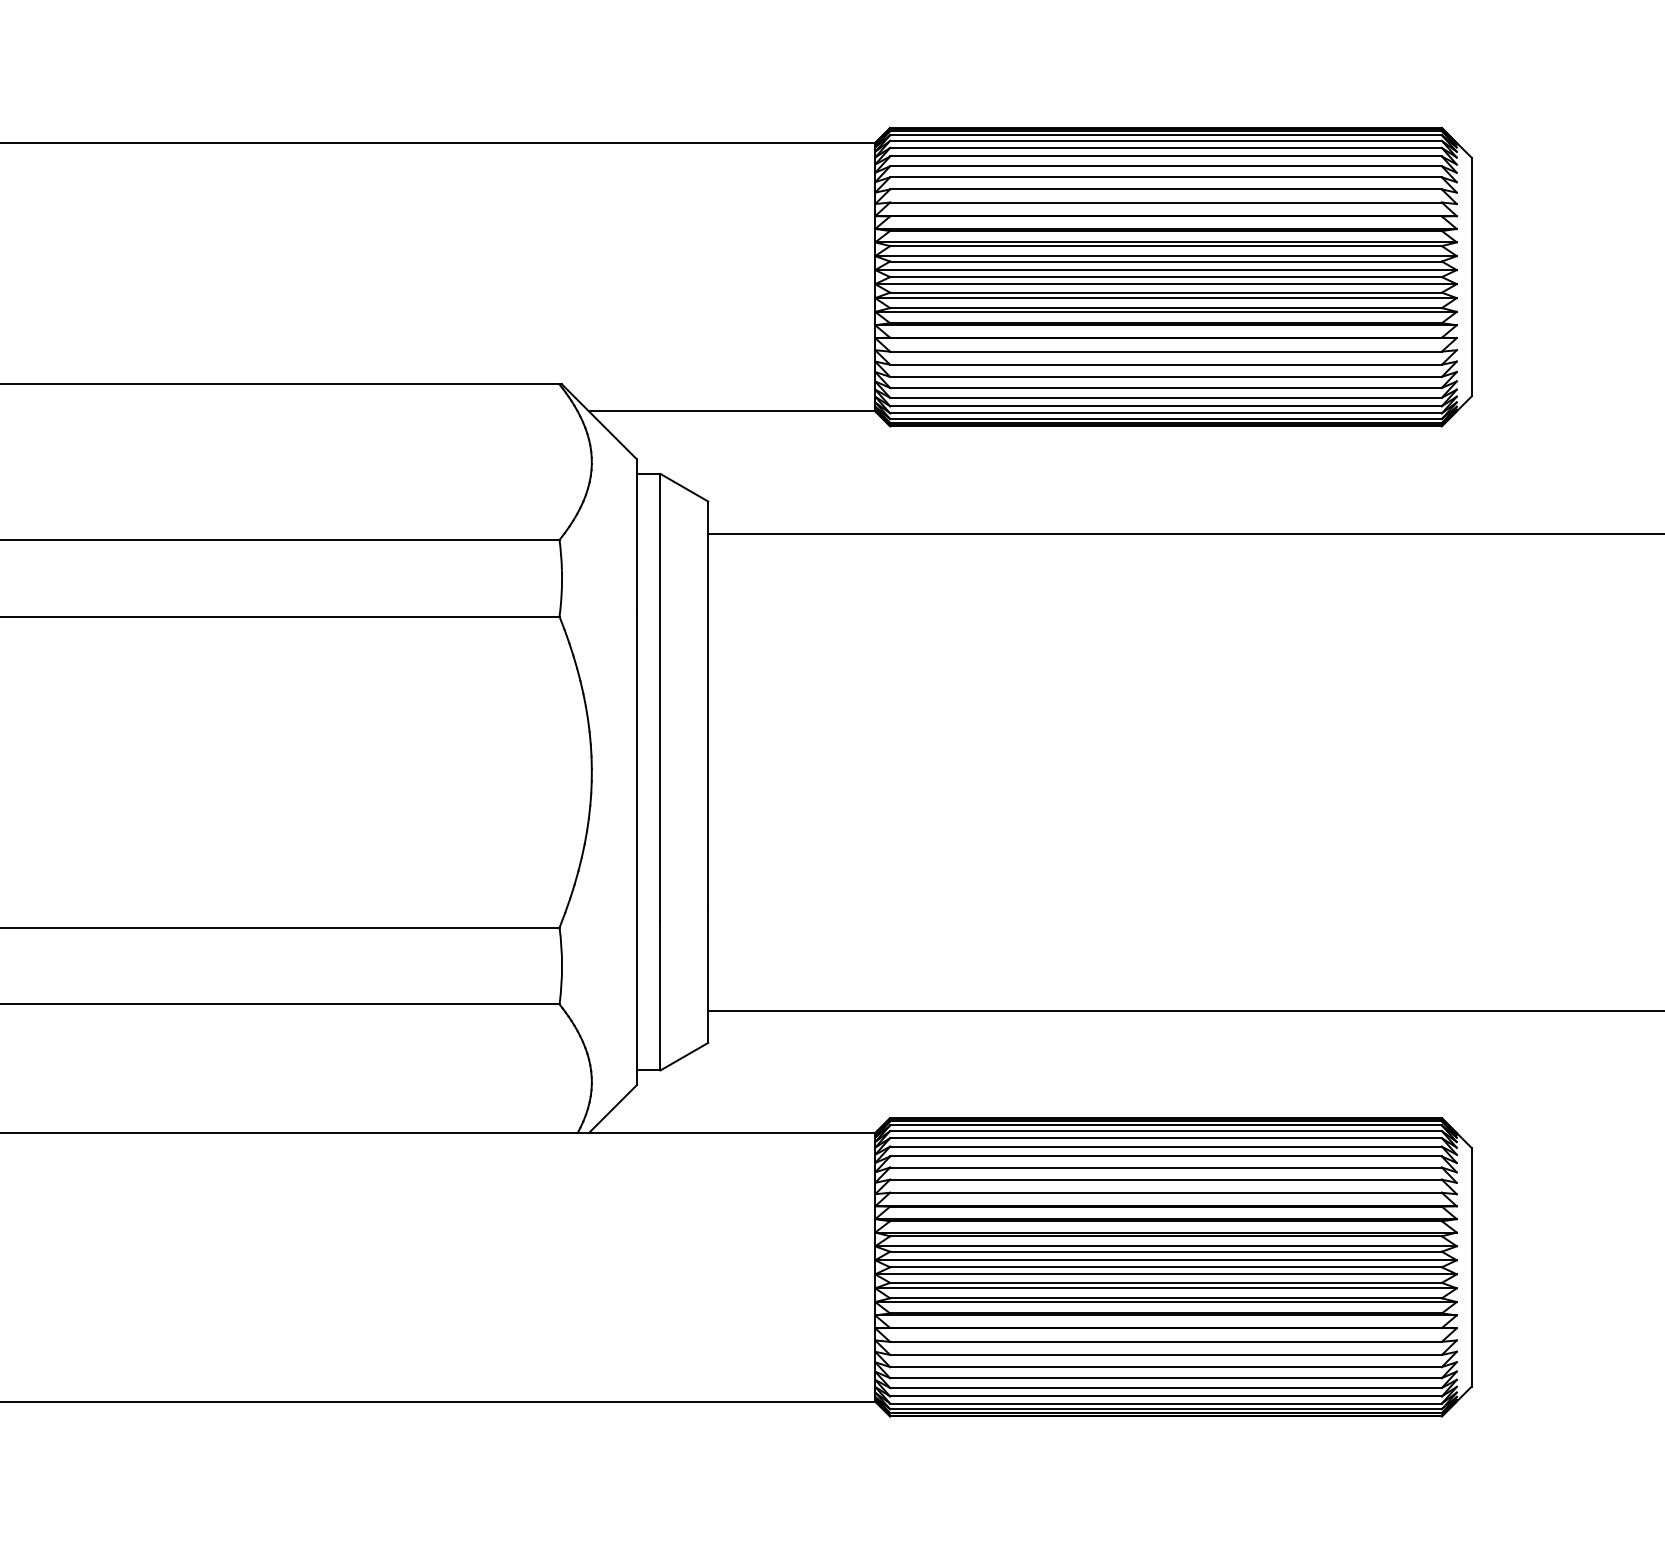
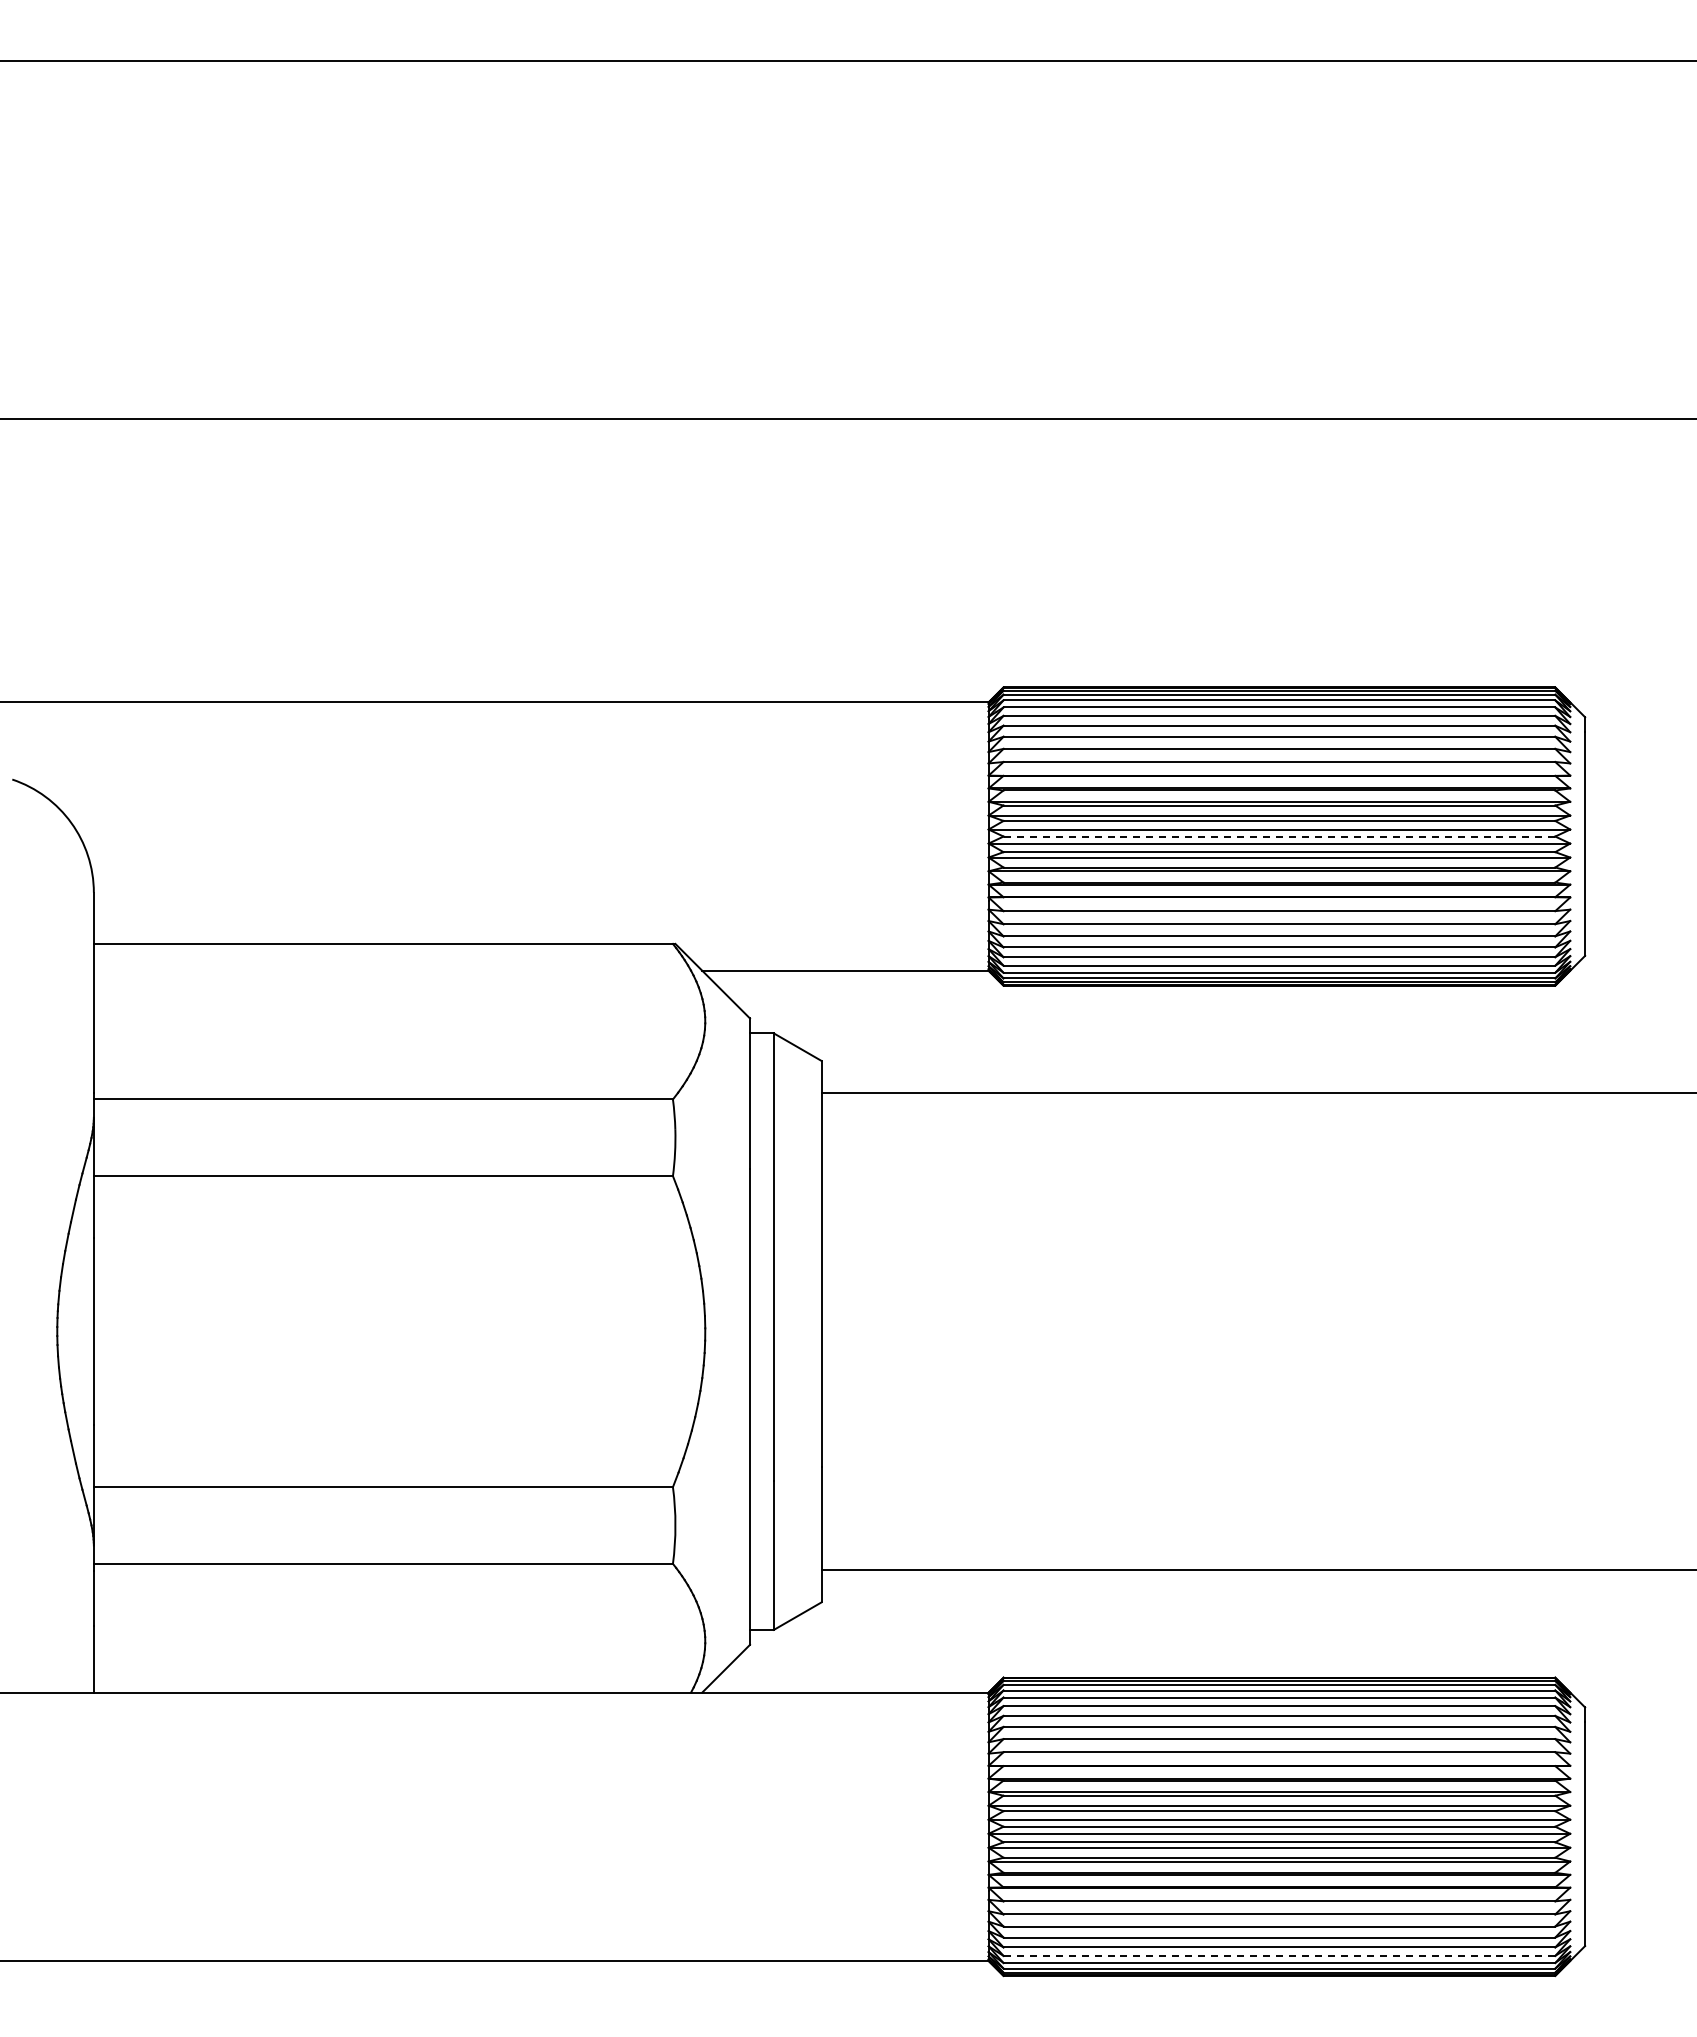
line: (1166, 277) -> (1279, 836), solid -> dashed
line: (1166, 1396) -> (1279, 1955), solid -> dashed

